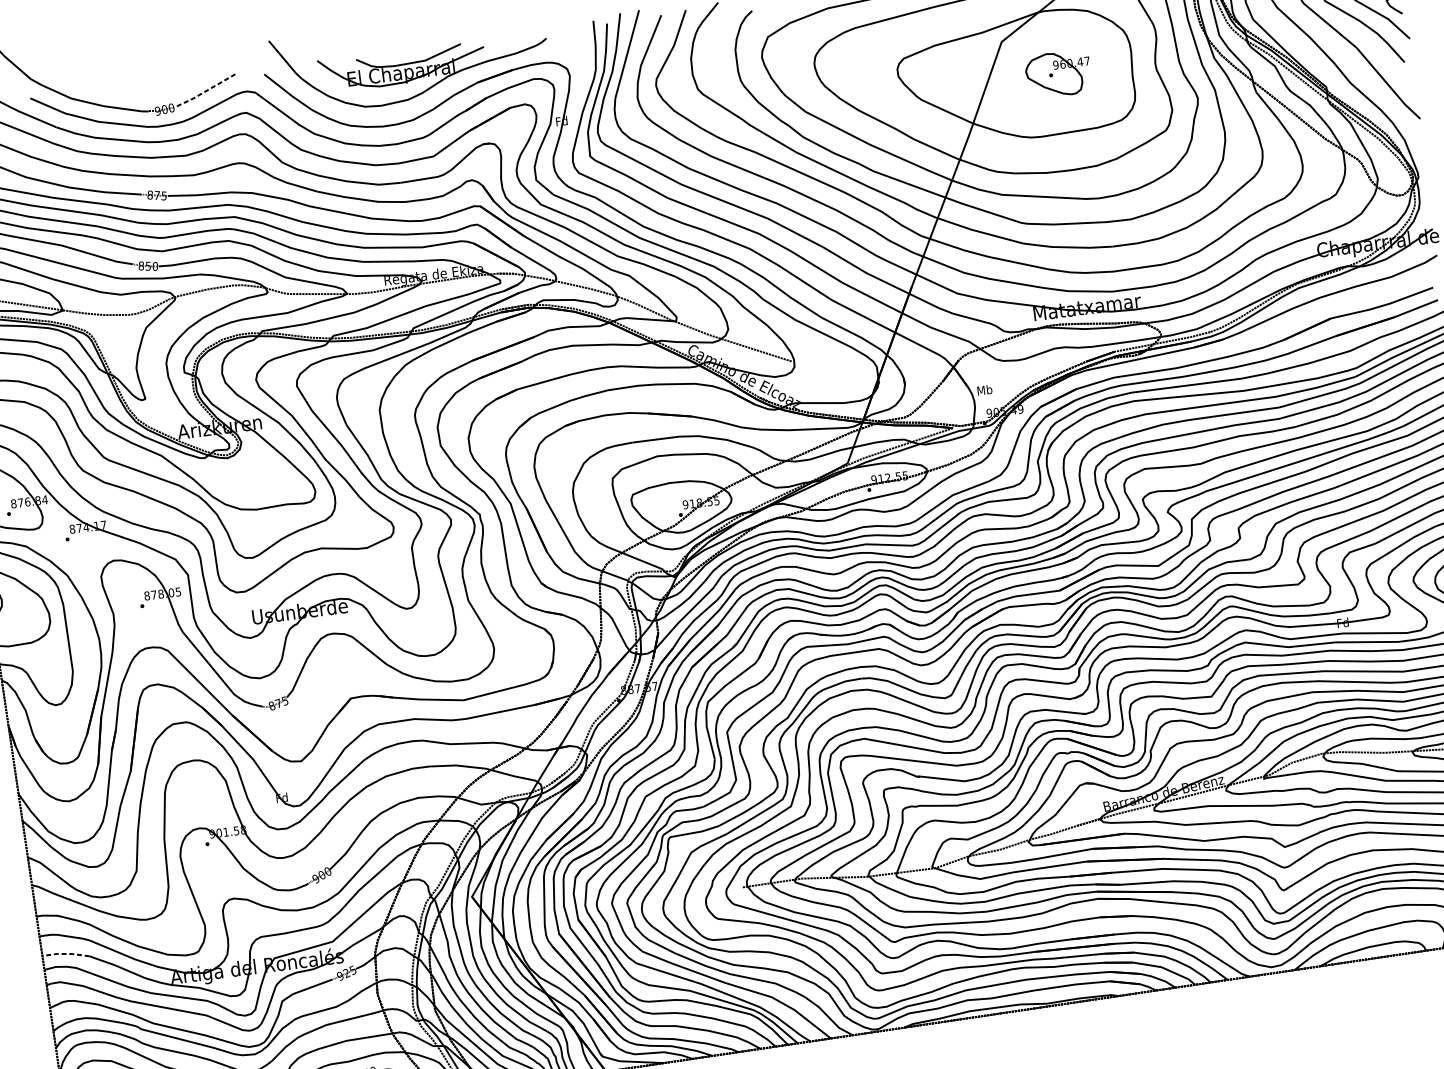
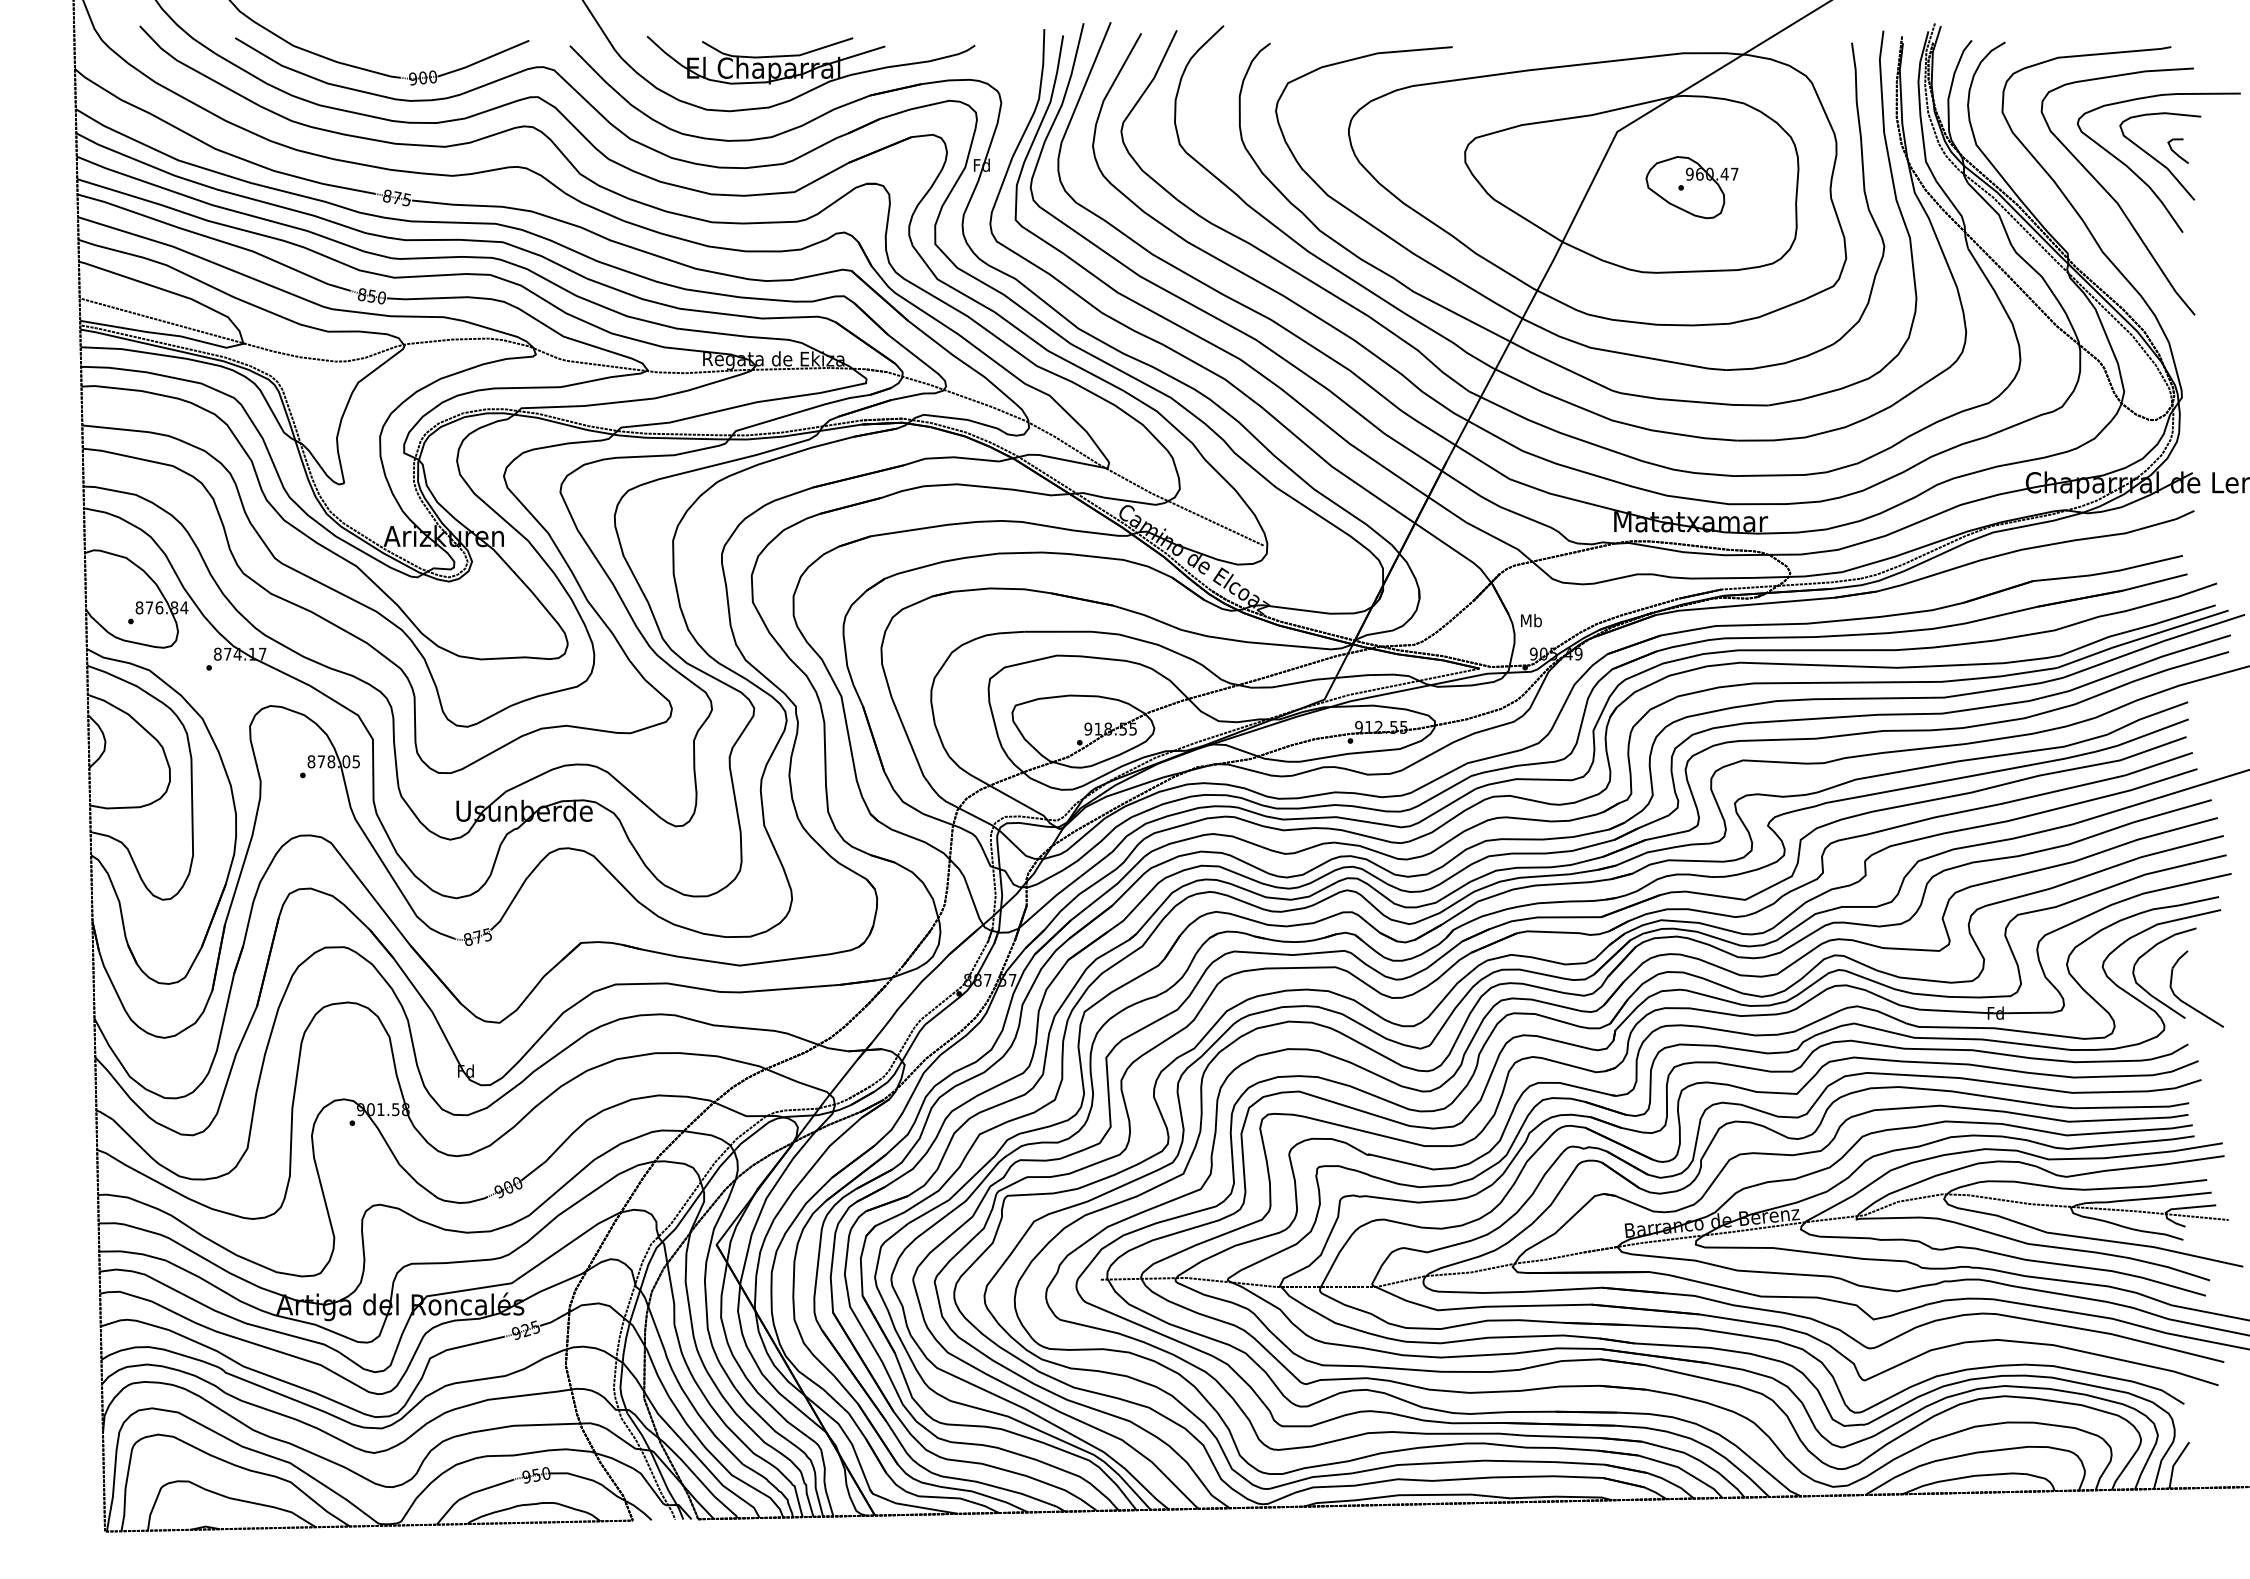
line: (204, 92) -> (482, 60), dashed -> solid
line: (65, 953) -> (132, 1252), dashed -> solid

